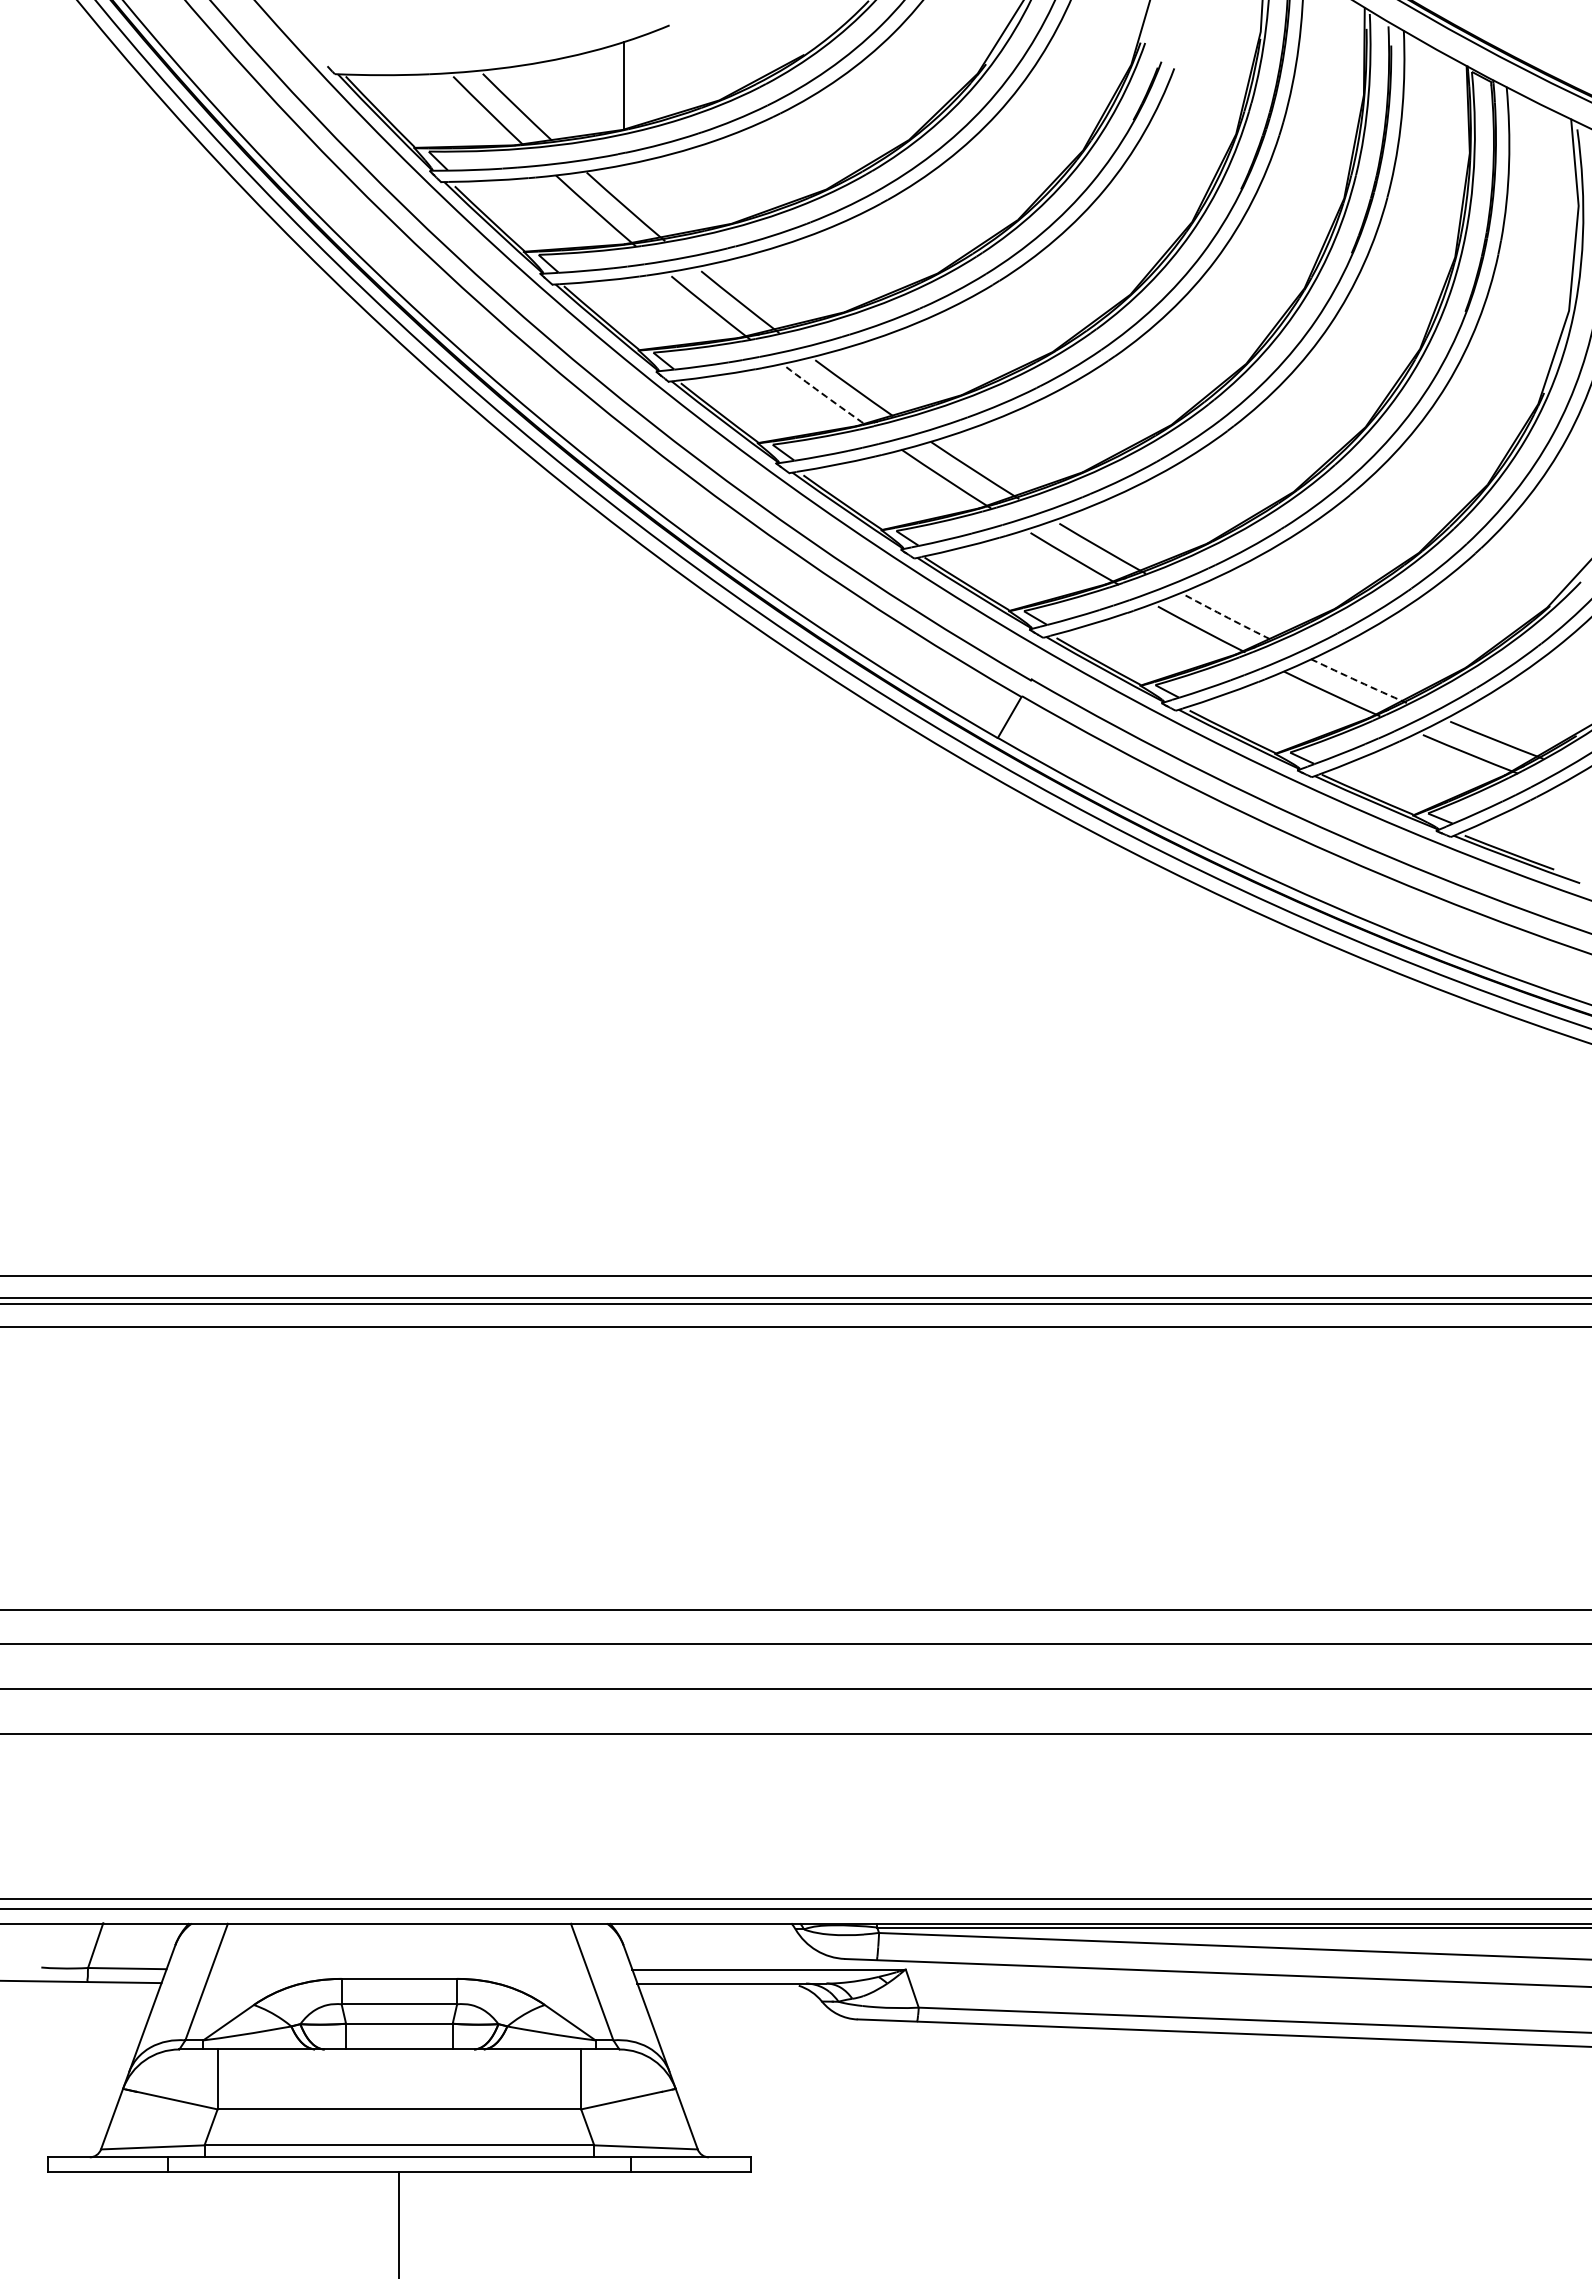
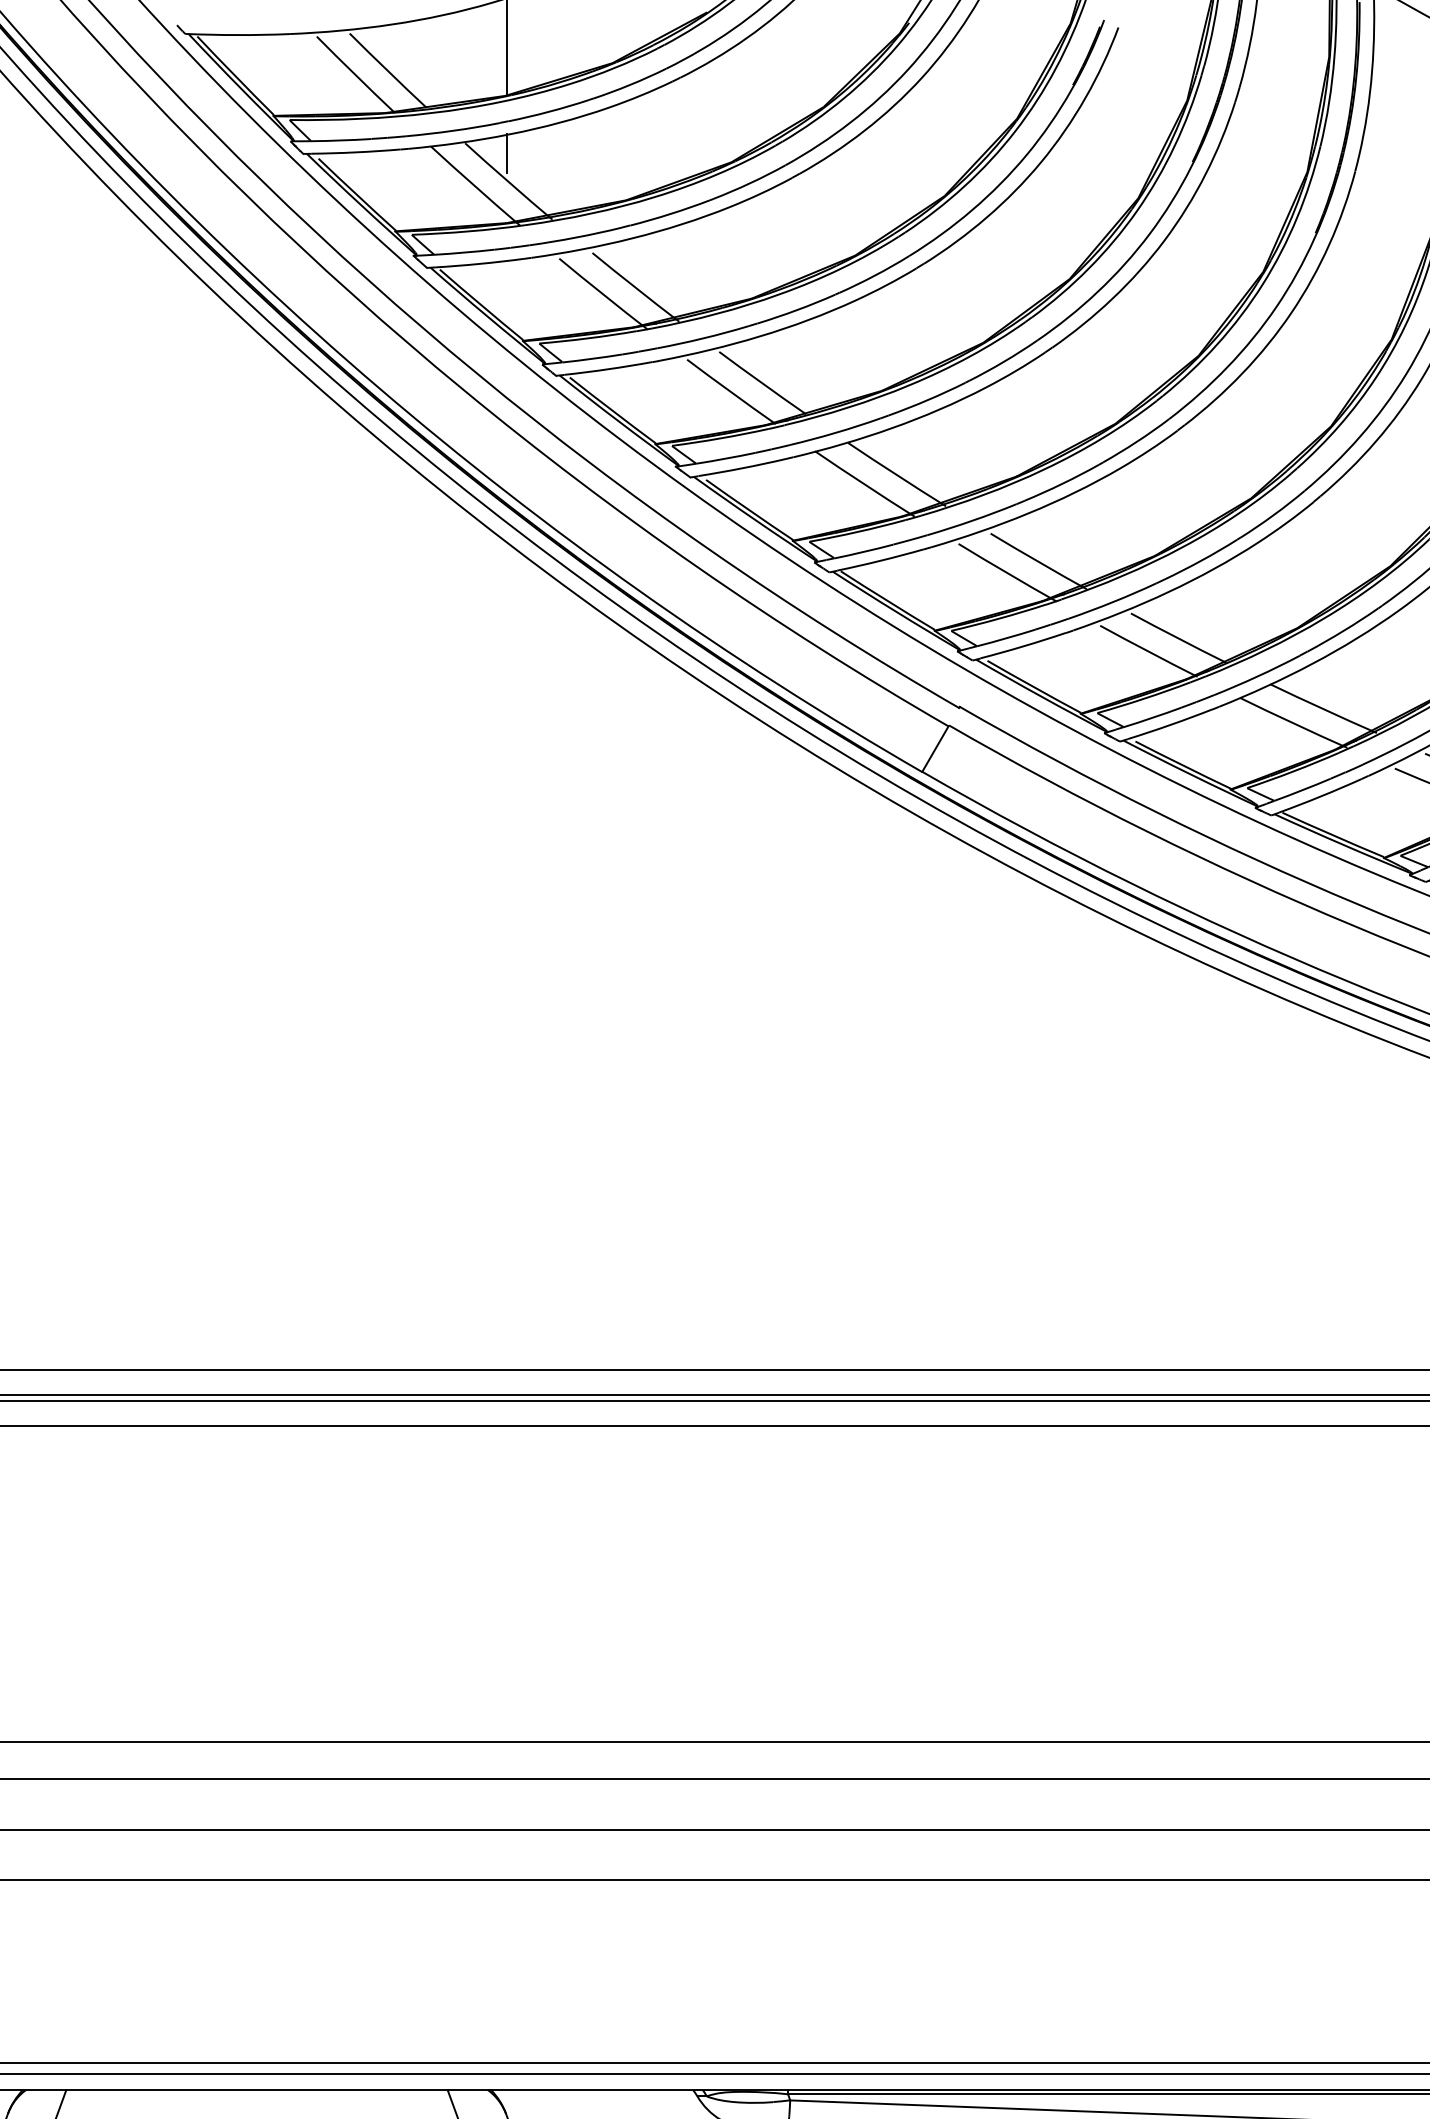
line: (624, 181) -> (507, 153), added
arc: (826, 396) -> (731, 392), dashed -> solid
arc: (1228, 618) -> (1178, 639), dashed -> solid
arc: (1358, 681) -> (1323, 709), dashed -> solid

